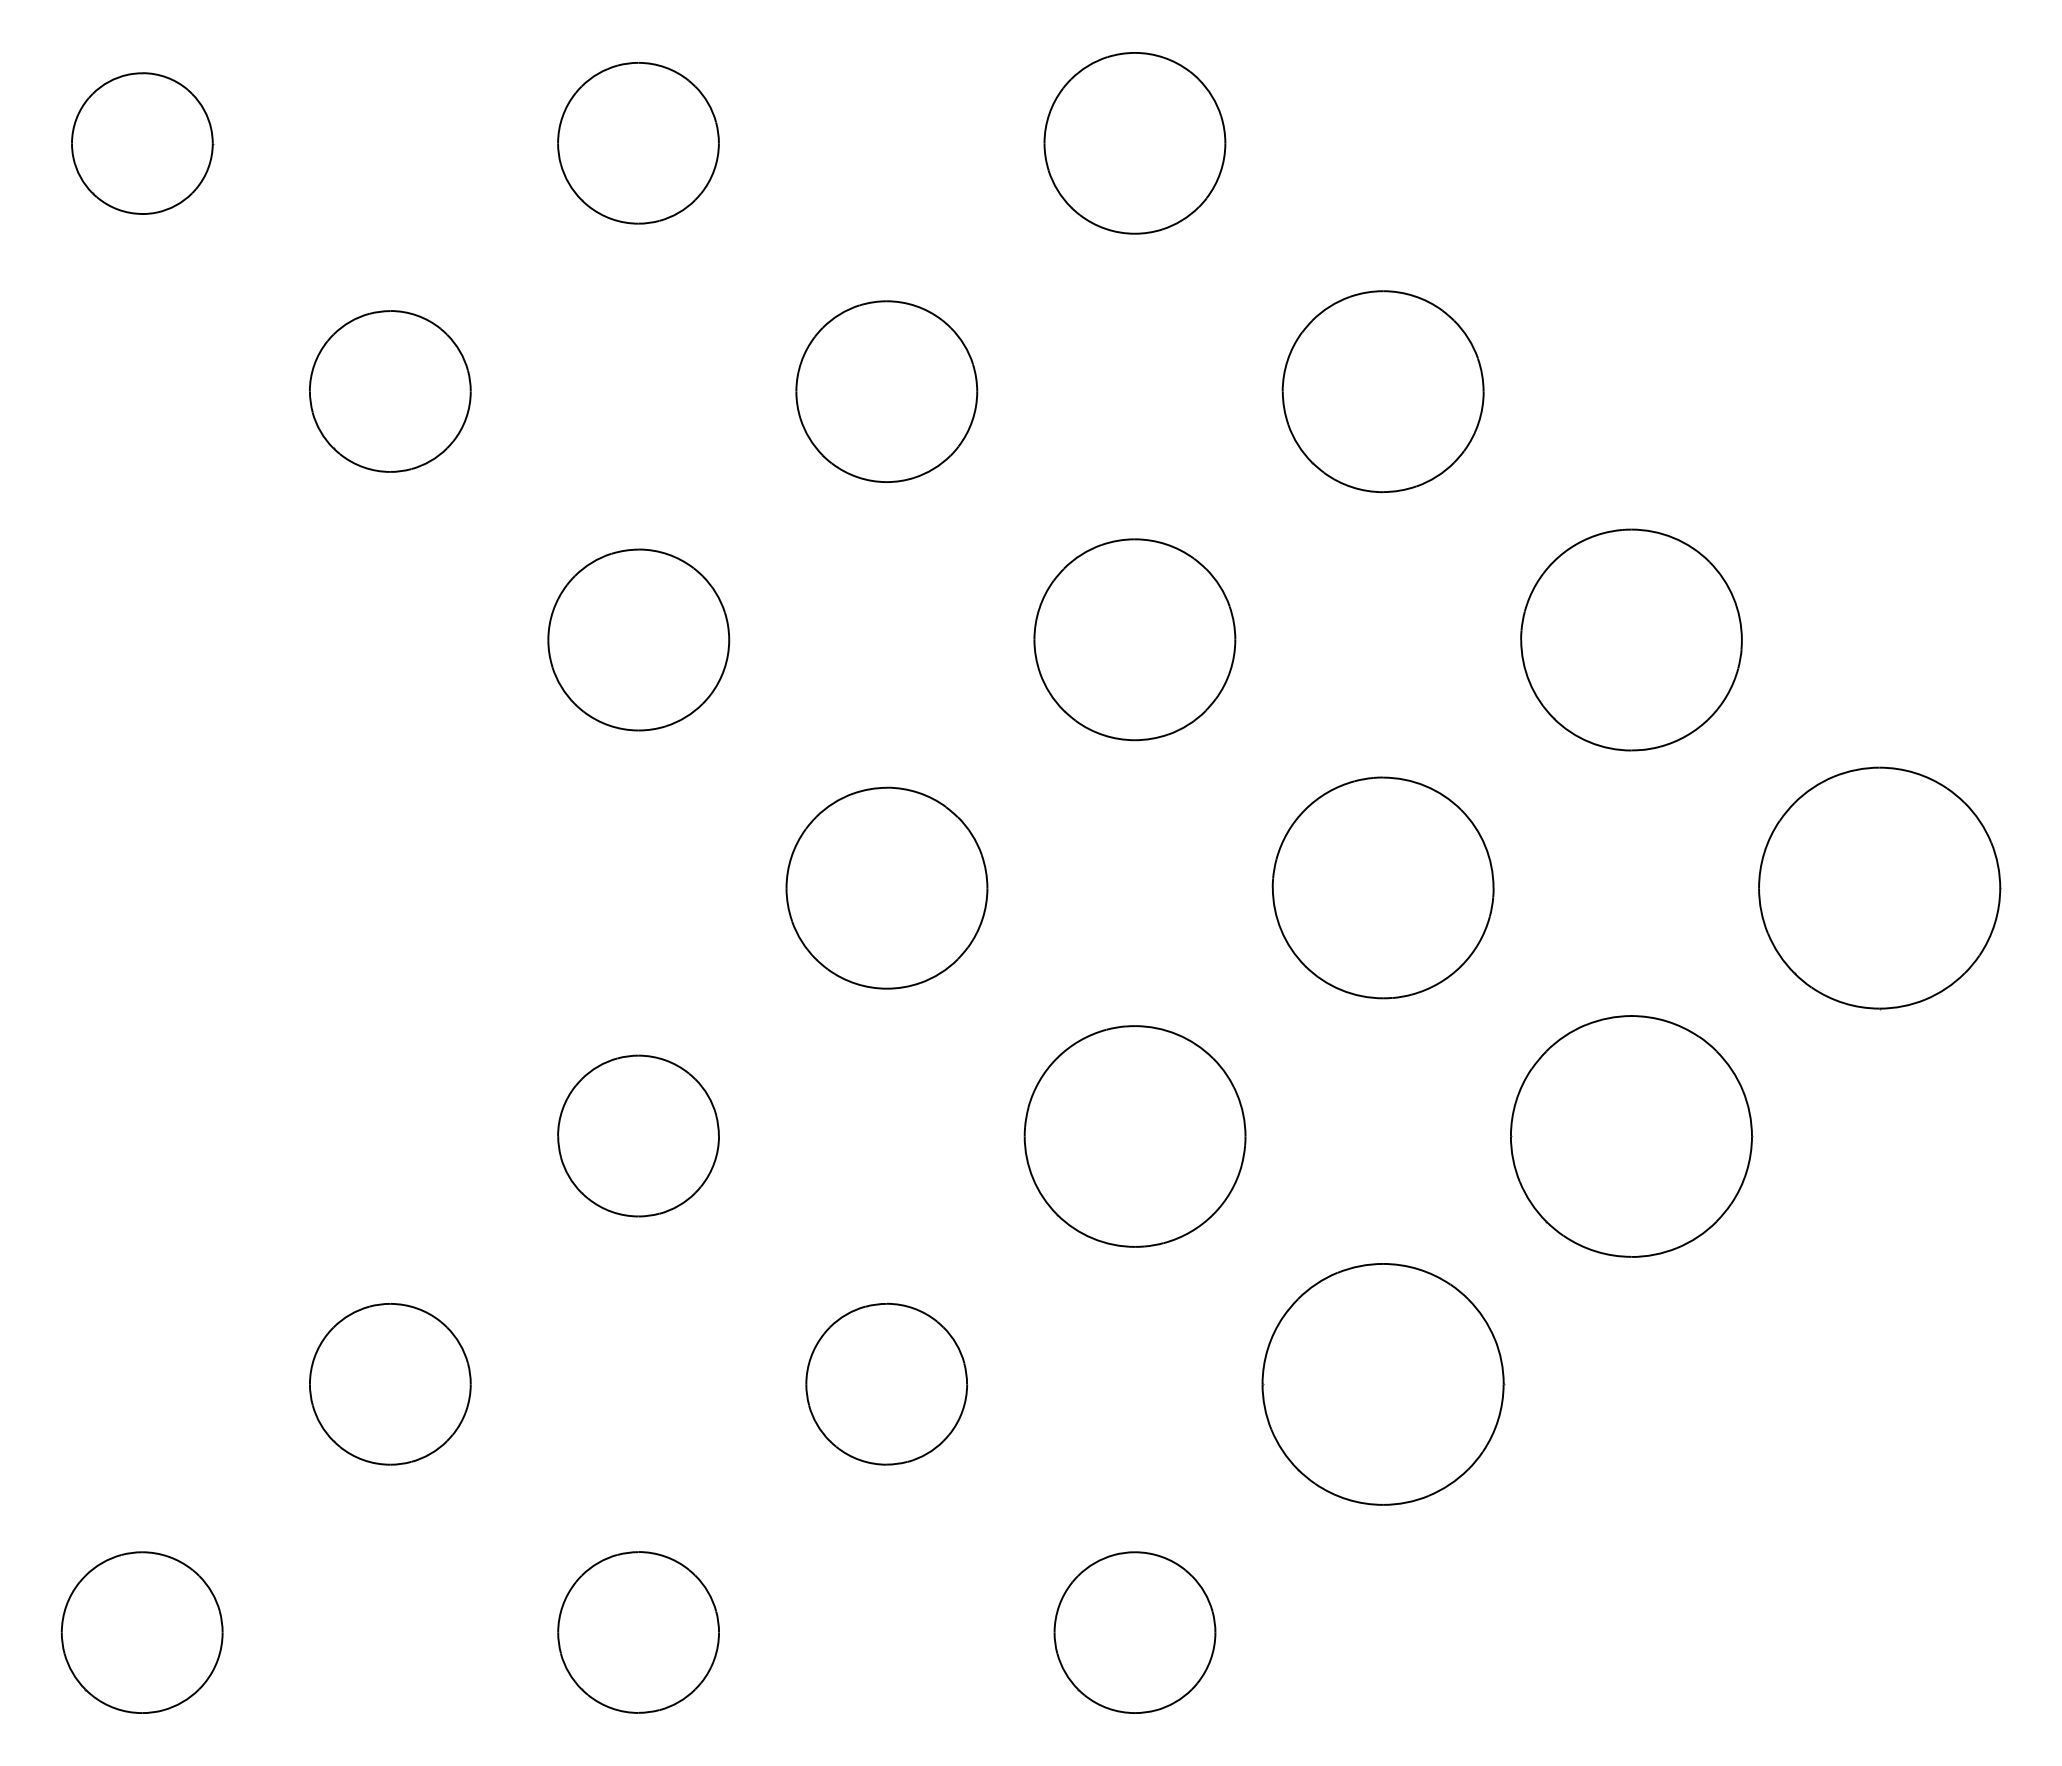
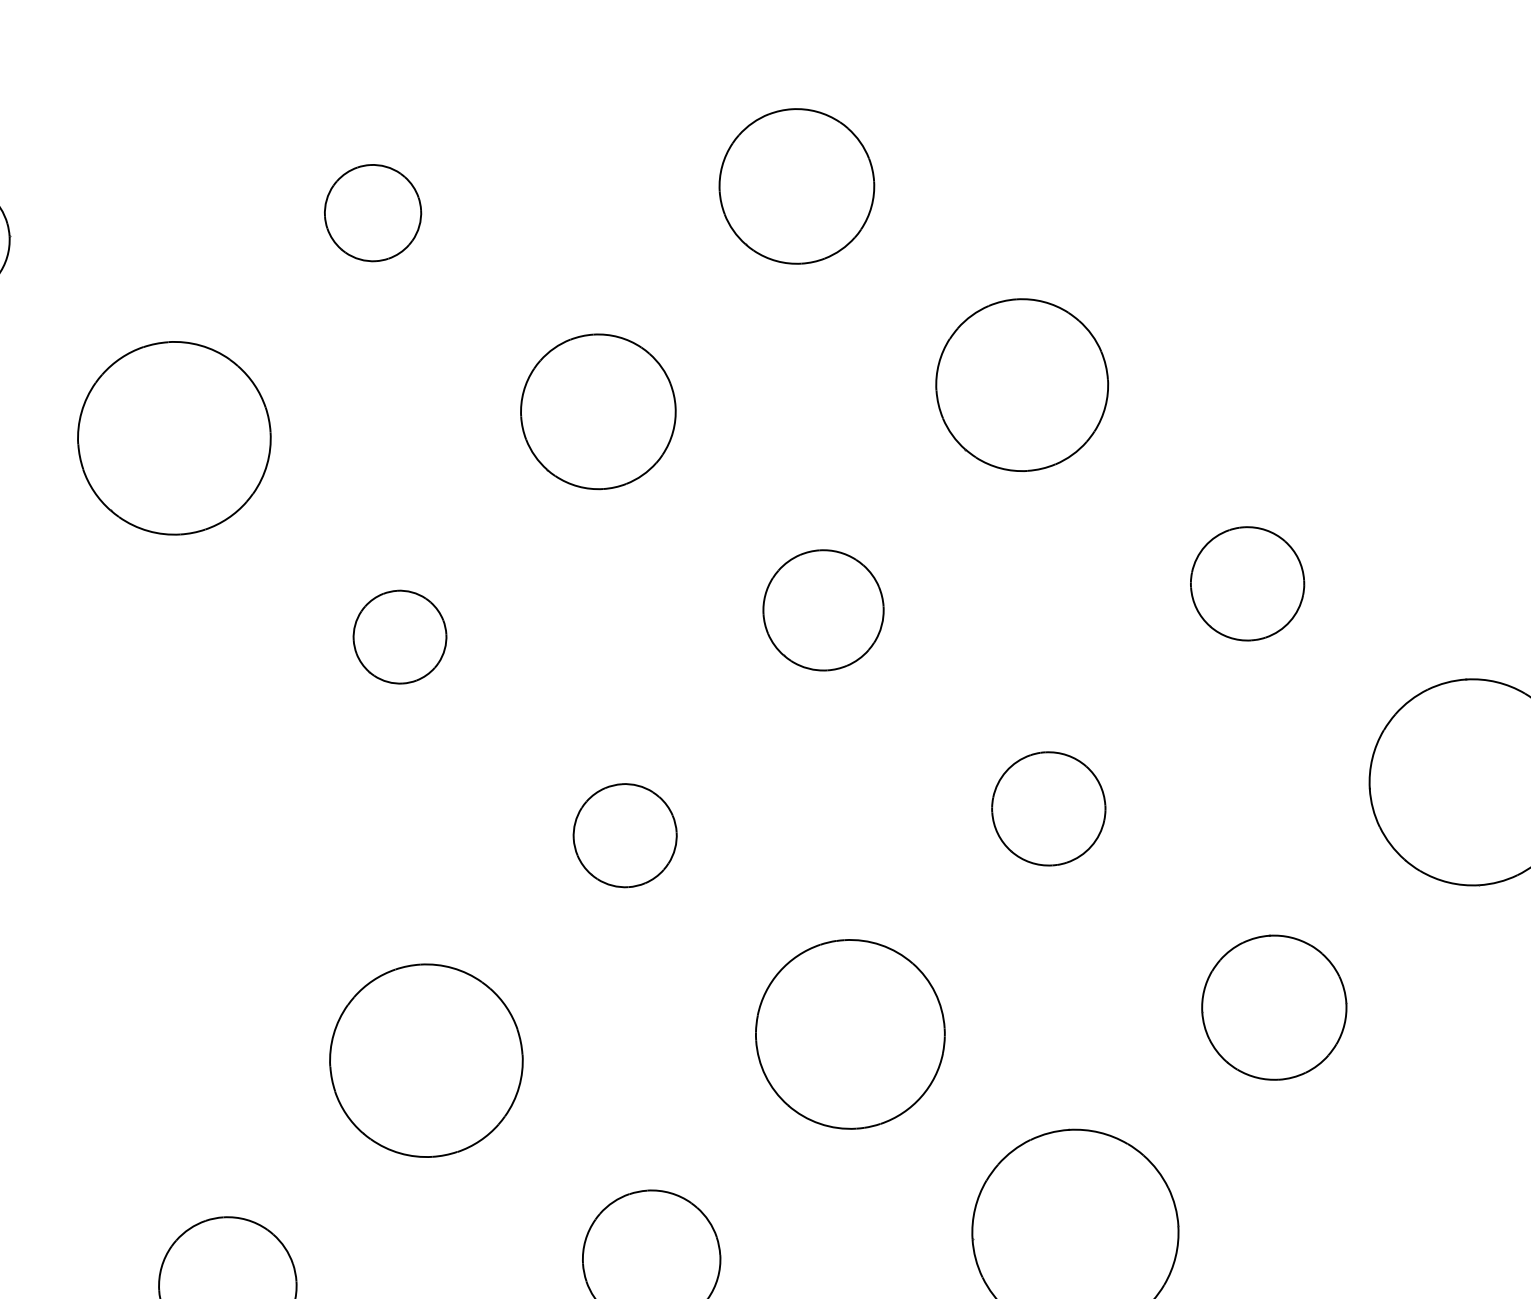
part: (638, 143) -> (373, 213), size x0.7
part: (390, 391) -> (174, 438), size x1.4
part: (638, 639) -> (399, 636), size x0.6
part: (1134, 639) -> (823, 610), size x0.7
part: (1631, 639) -> (1247, 583), size x0.6
part: (886, 887) -> (624, 835), size x0.6
part: (1382, 887) -> (1048, 808), size x0.6
part: (638, 1135) -> (426, 1060), size x1.4
part: (1631, 1136) -> (1274, 1007), size x0.7

